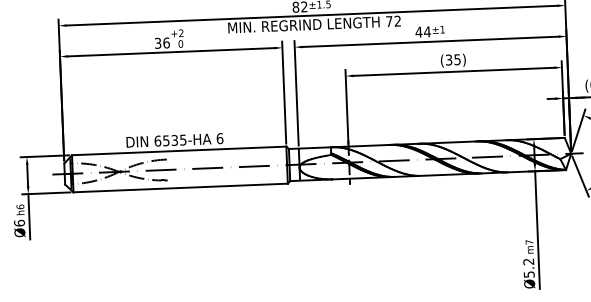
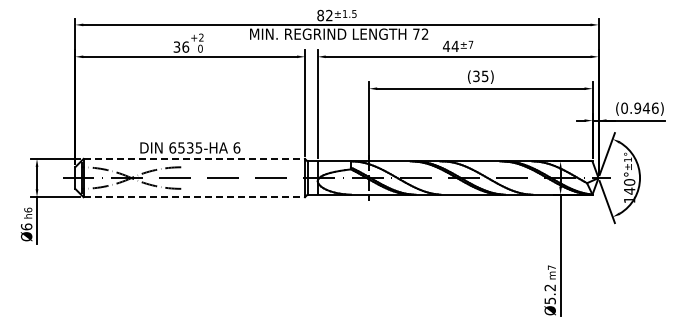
text: (442, 29) -> (470, 44), ±1 -> ±7
line: (179, 150) -> (194, 158), solid -> dashed
line: (180, 188) -> (194, 197), solid -> dashed

